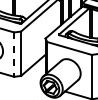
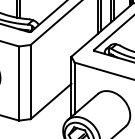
line: (14, 55) -> (19, 84), dashed -> solid

